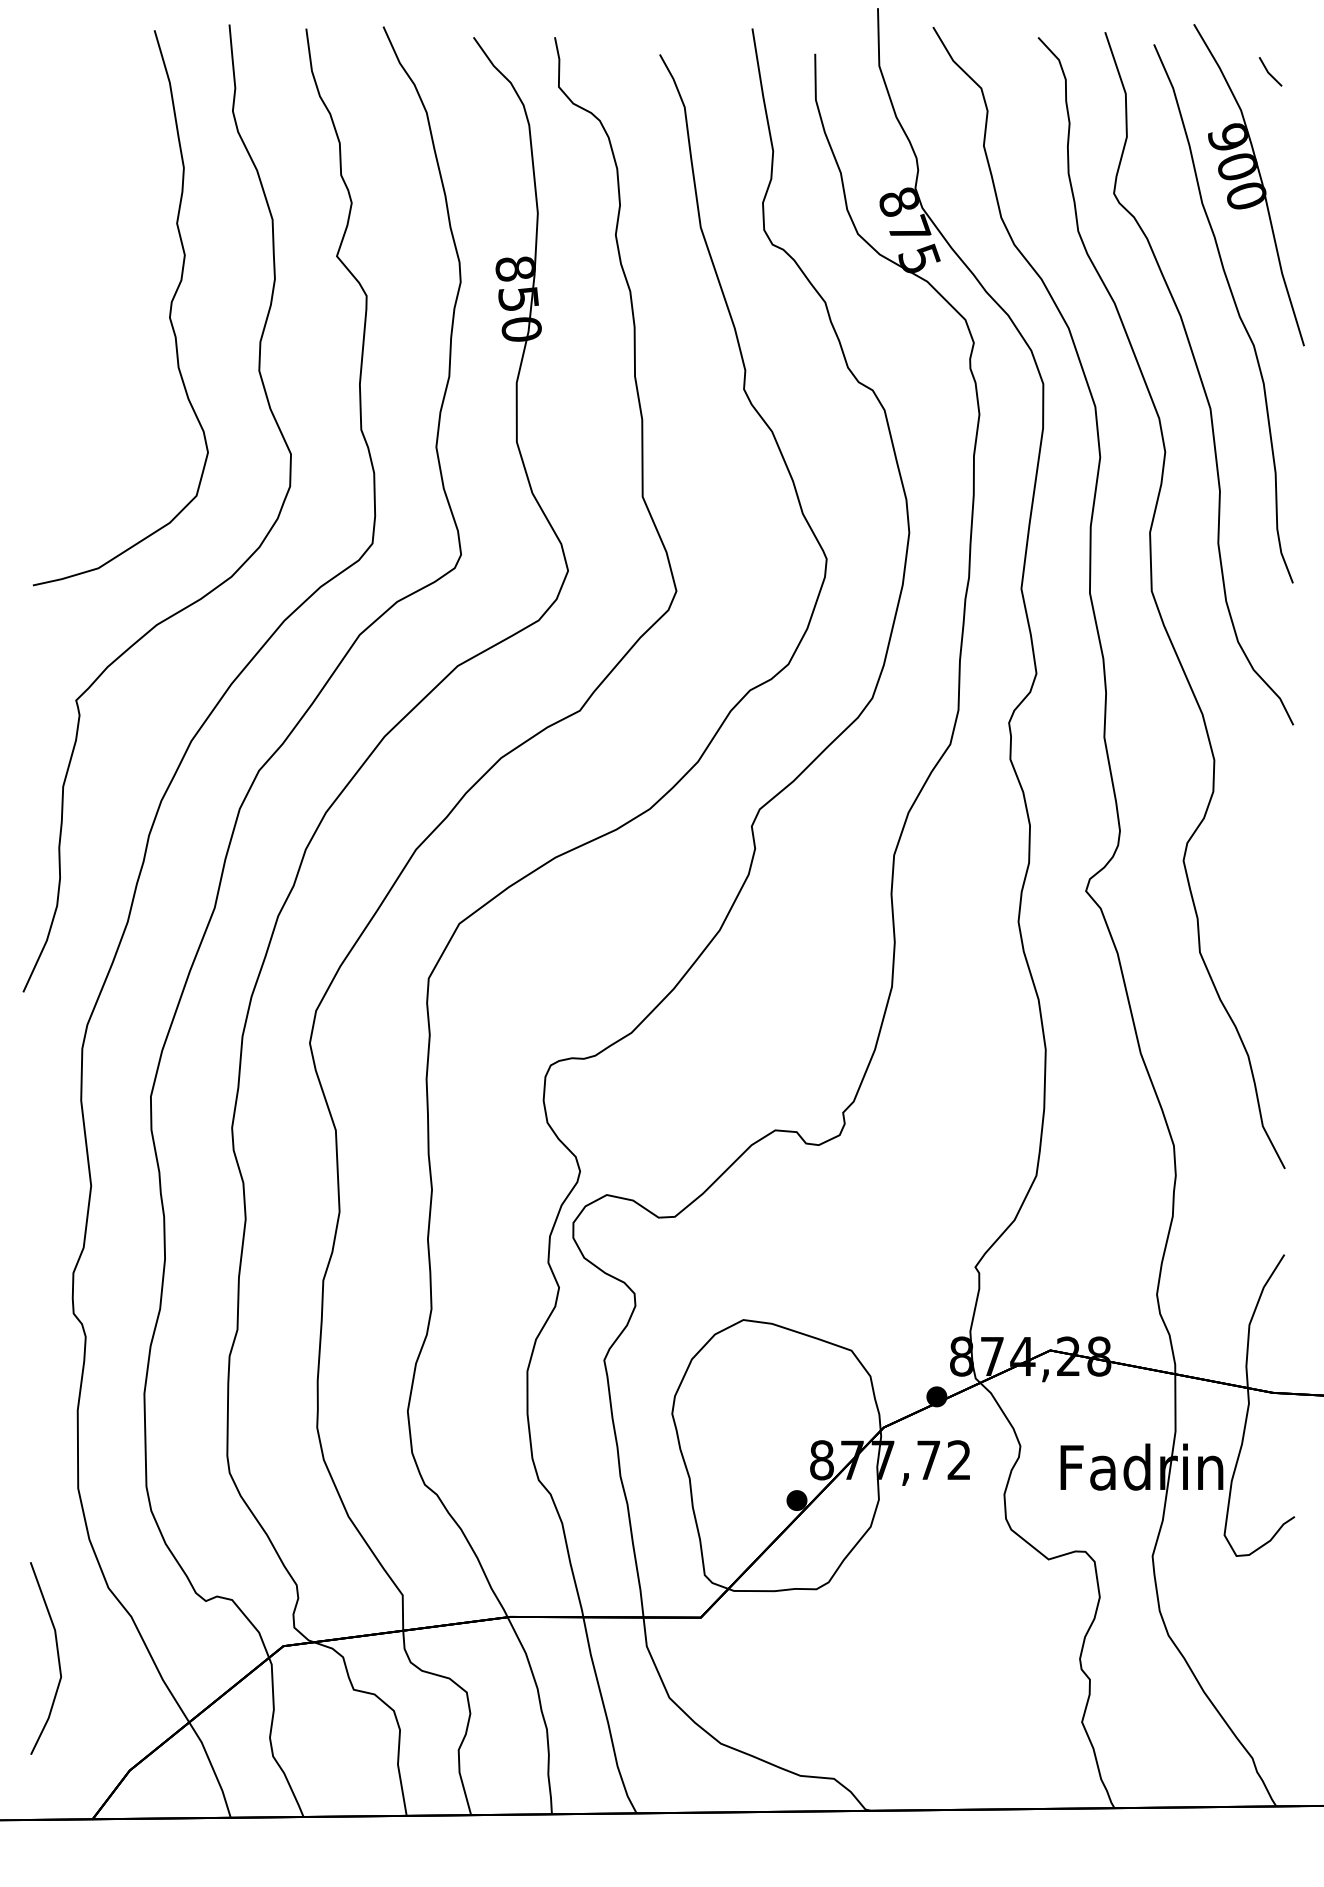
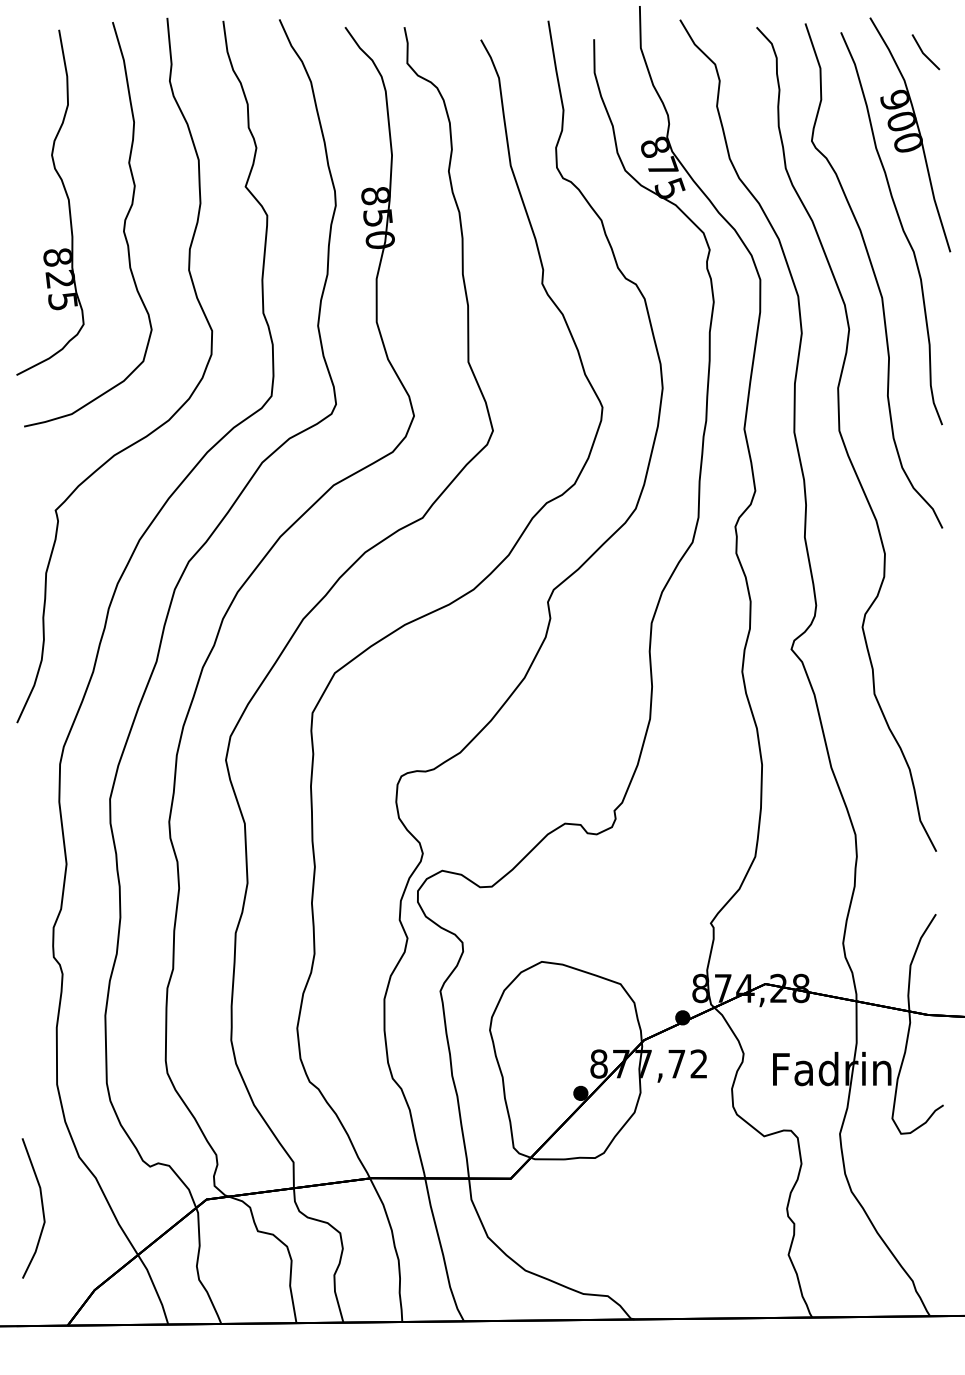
part: (1269, 72) -> (925, 52), size x1.67
part: (91, 269) -> (66, 196), added

